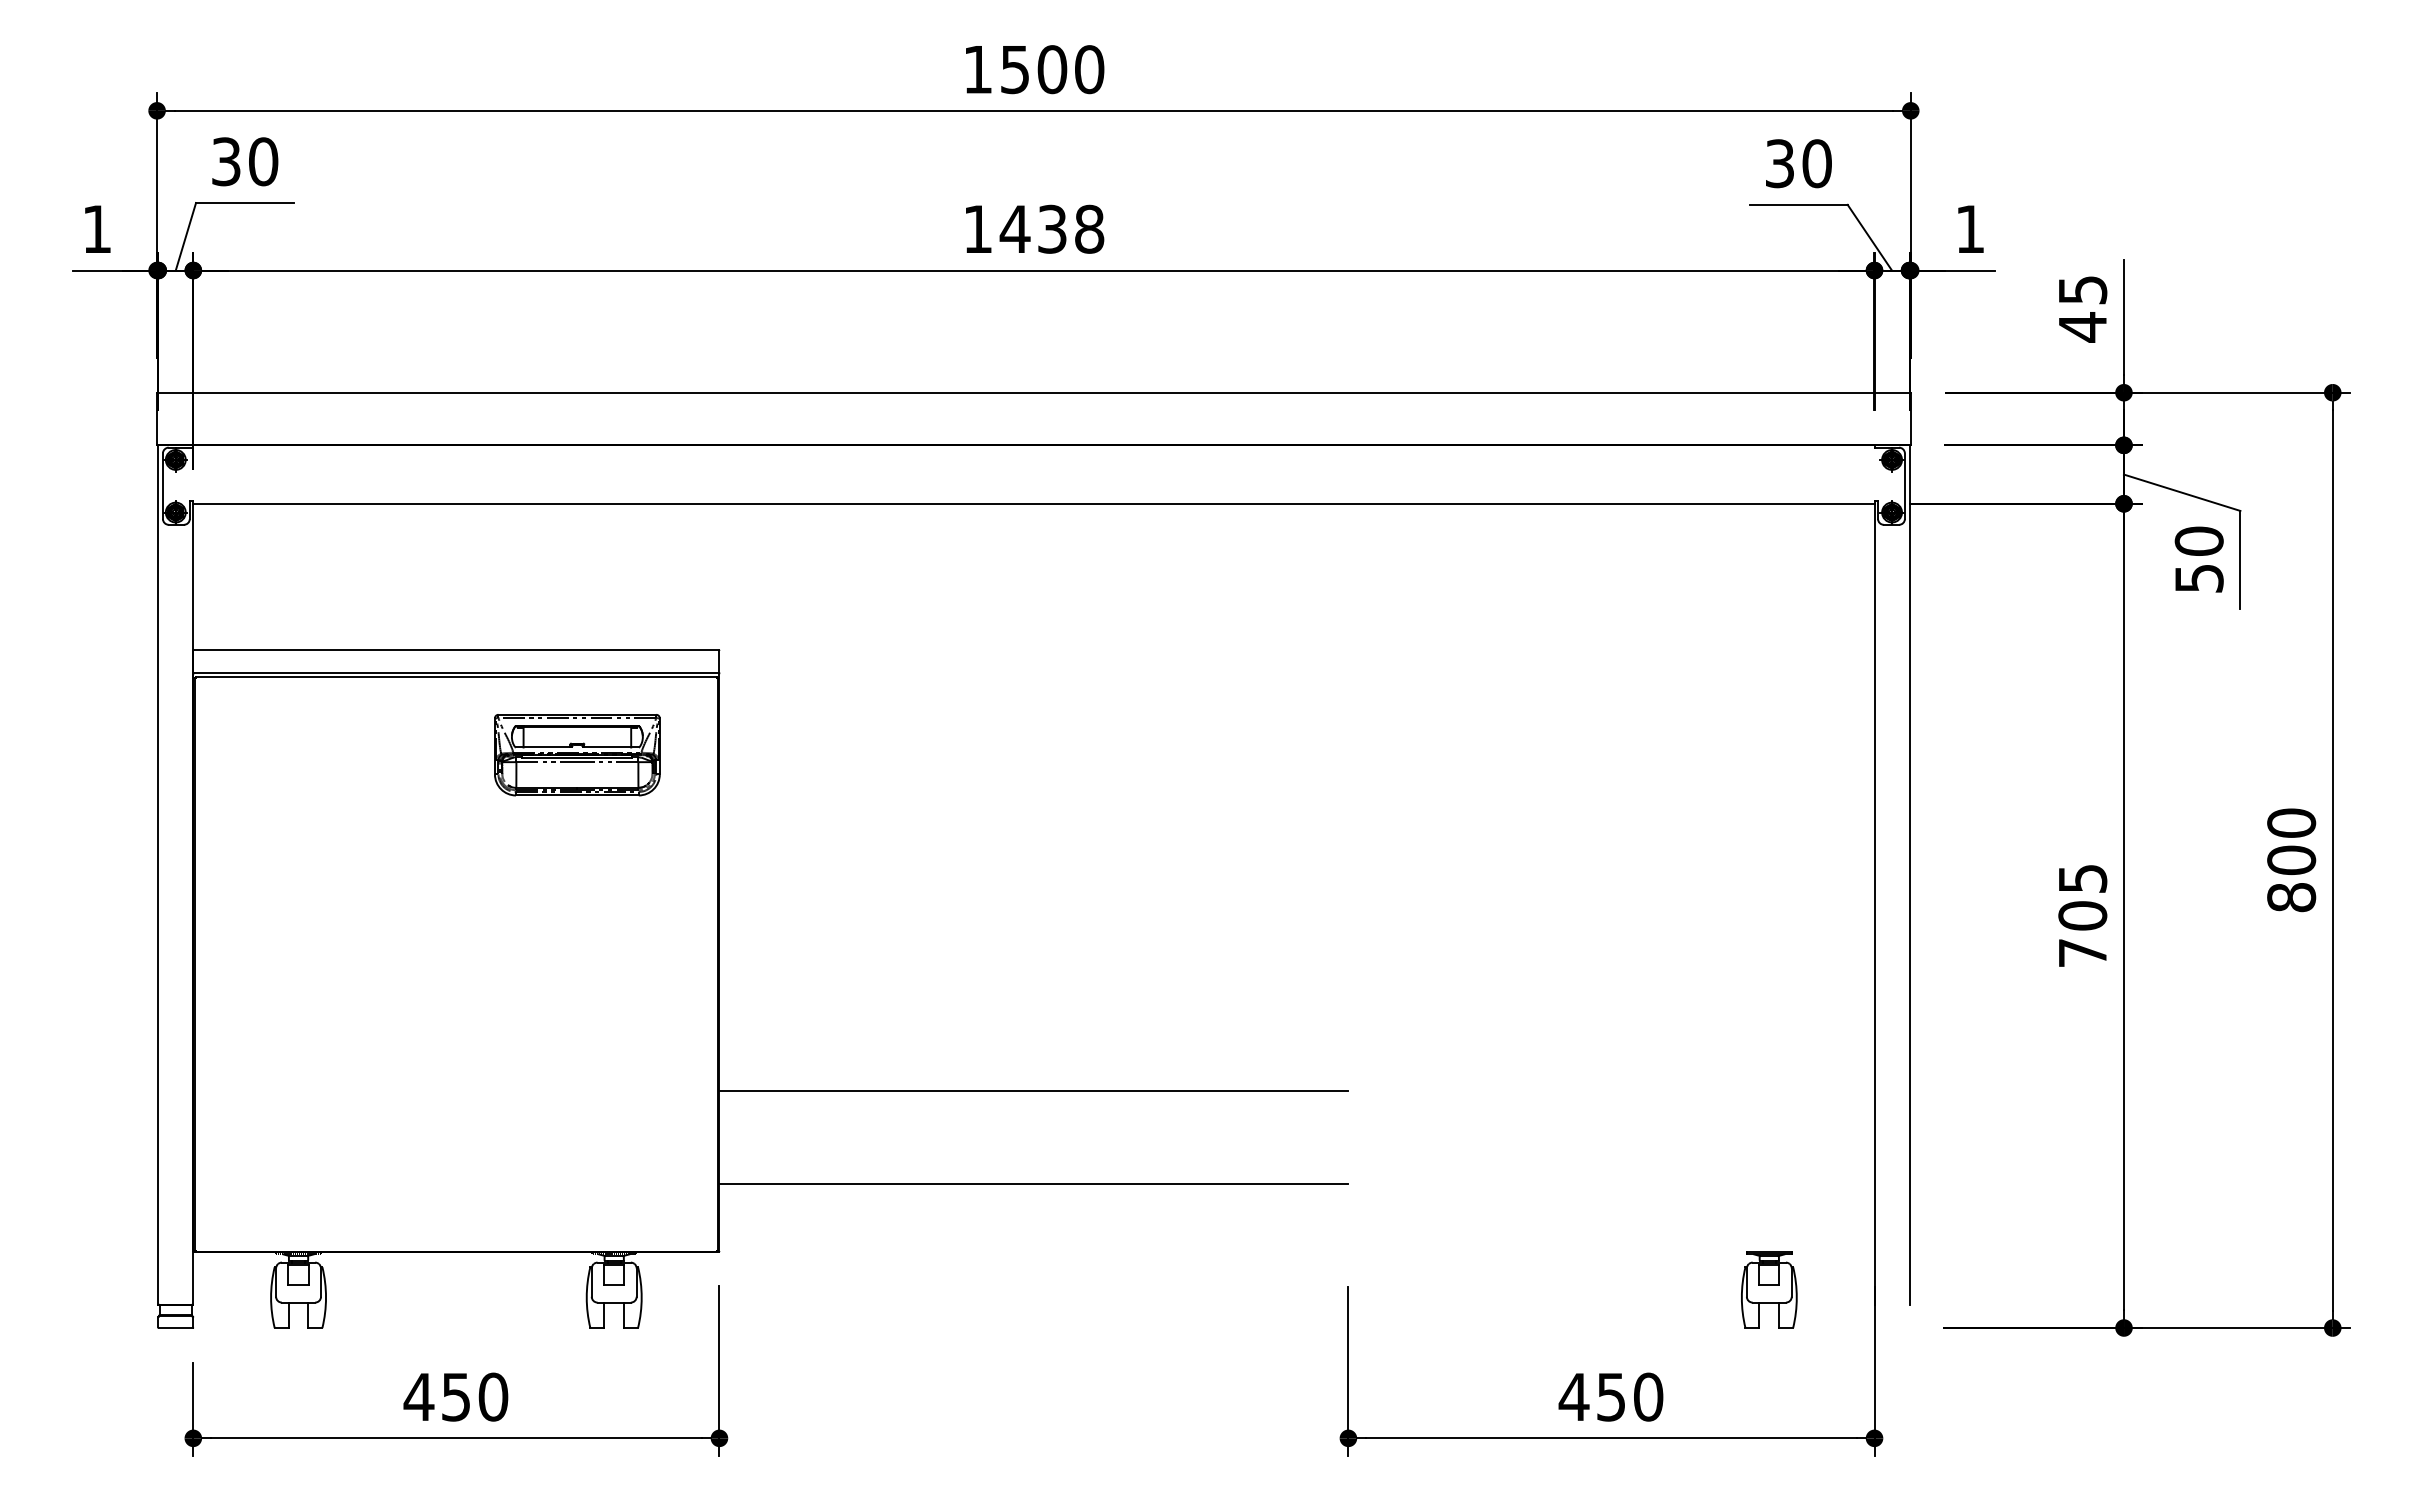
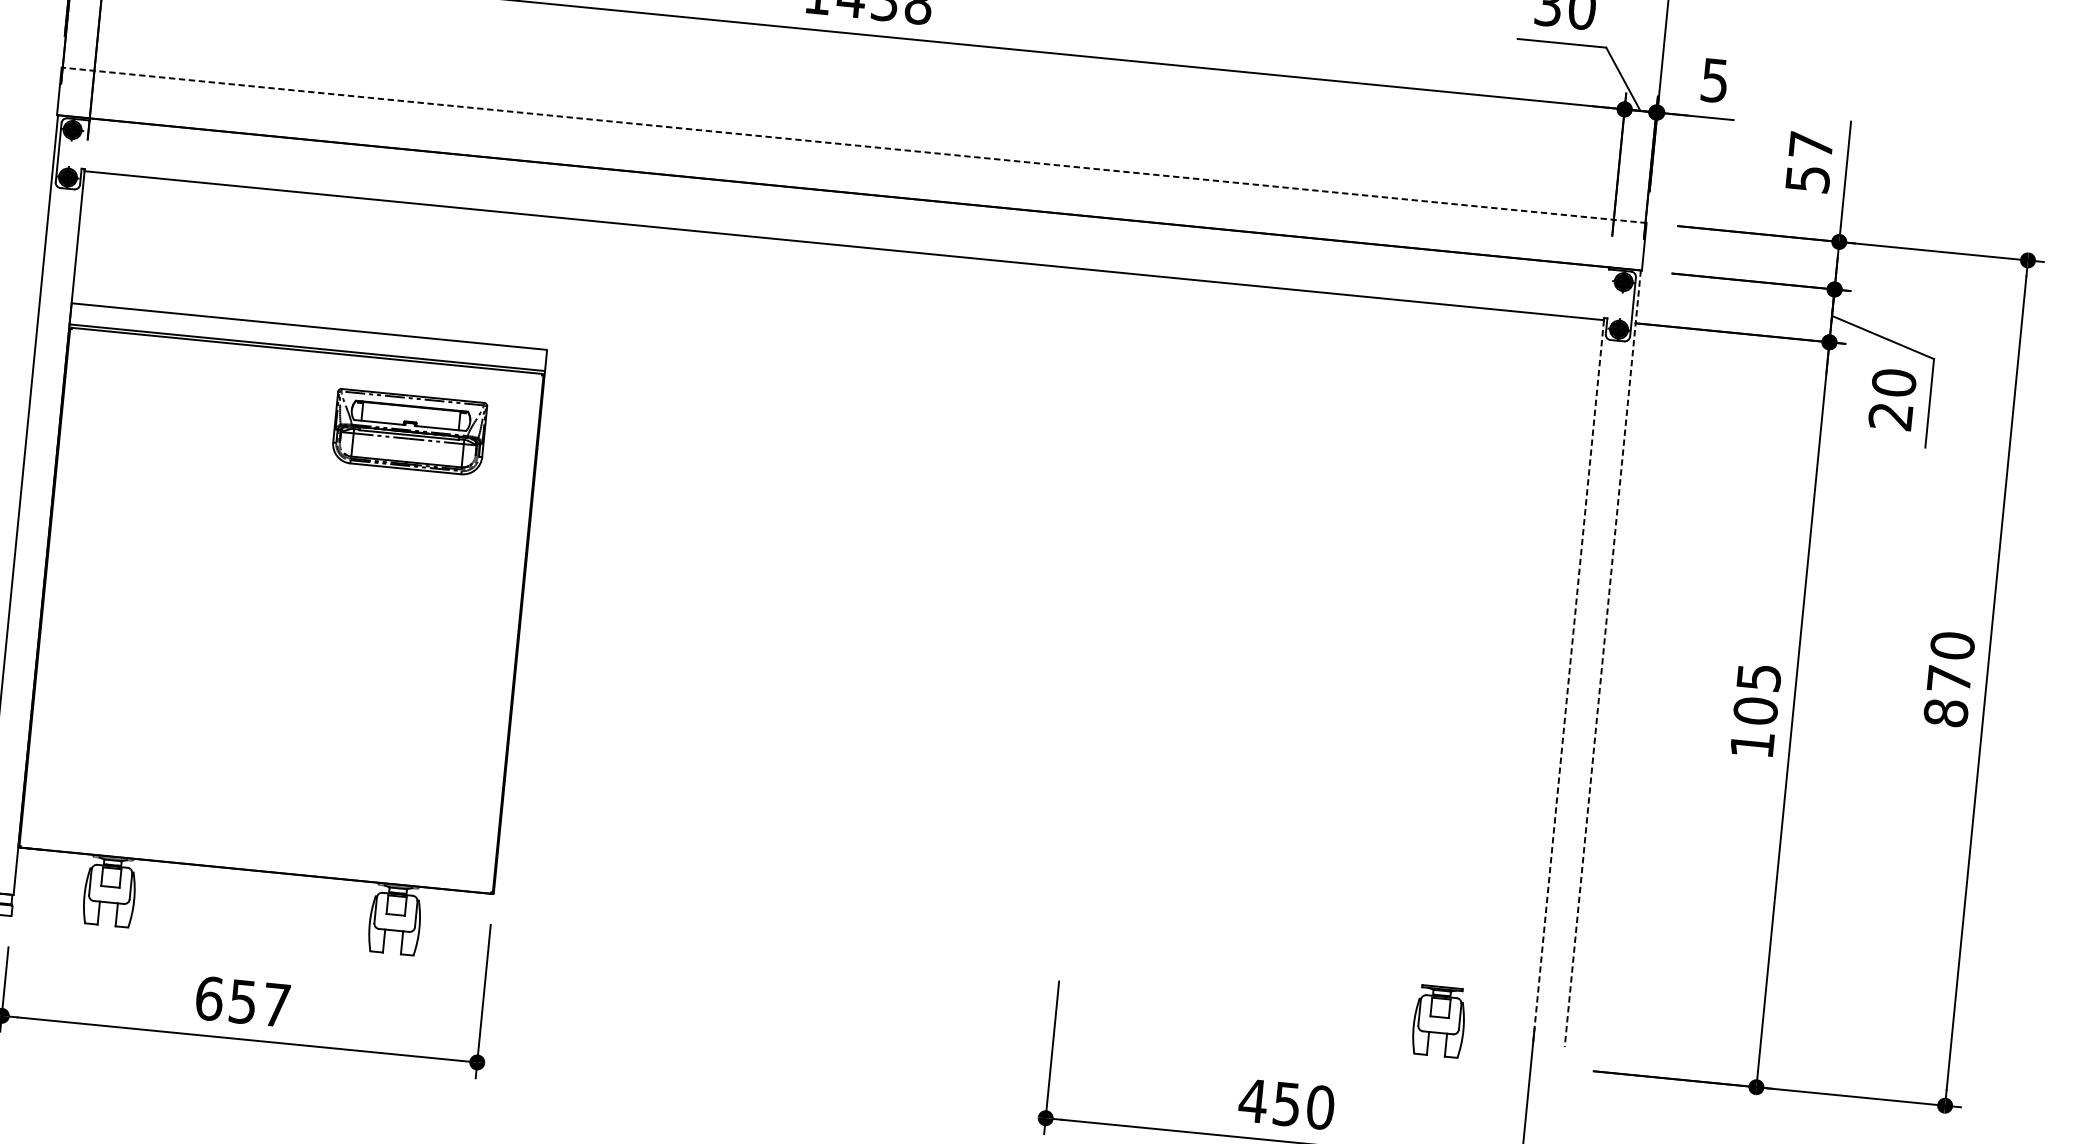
text: (1969, 229) -> (1714, 80), 1 -> 5
text: (2083, 309) -> (1810, 163), 45 -> 57
line: (1033, 392) -> (853, 145), solid -> dashed
text: (2198, 578) -> (1890, 416), 50 -> 20
text: (2291, 860) -> (1949, 679), 800 -> 870
line: (1909, 874) -> (1602, 658), solid -> dashed
line: (1874, 904) -> (1568, 682), solid -> dashed
text: (2082, 952) -> (1752, 744), 705 -> 105
line: (1033, 1090) -> (791, 775), removed
line: (1033, 1184) -> (783, 860), removed
text: (455, 1396) -> (242, 1001), 450 -> 657

